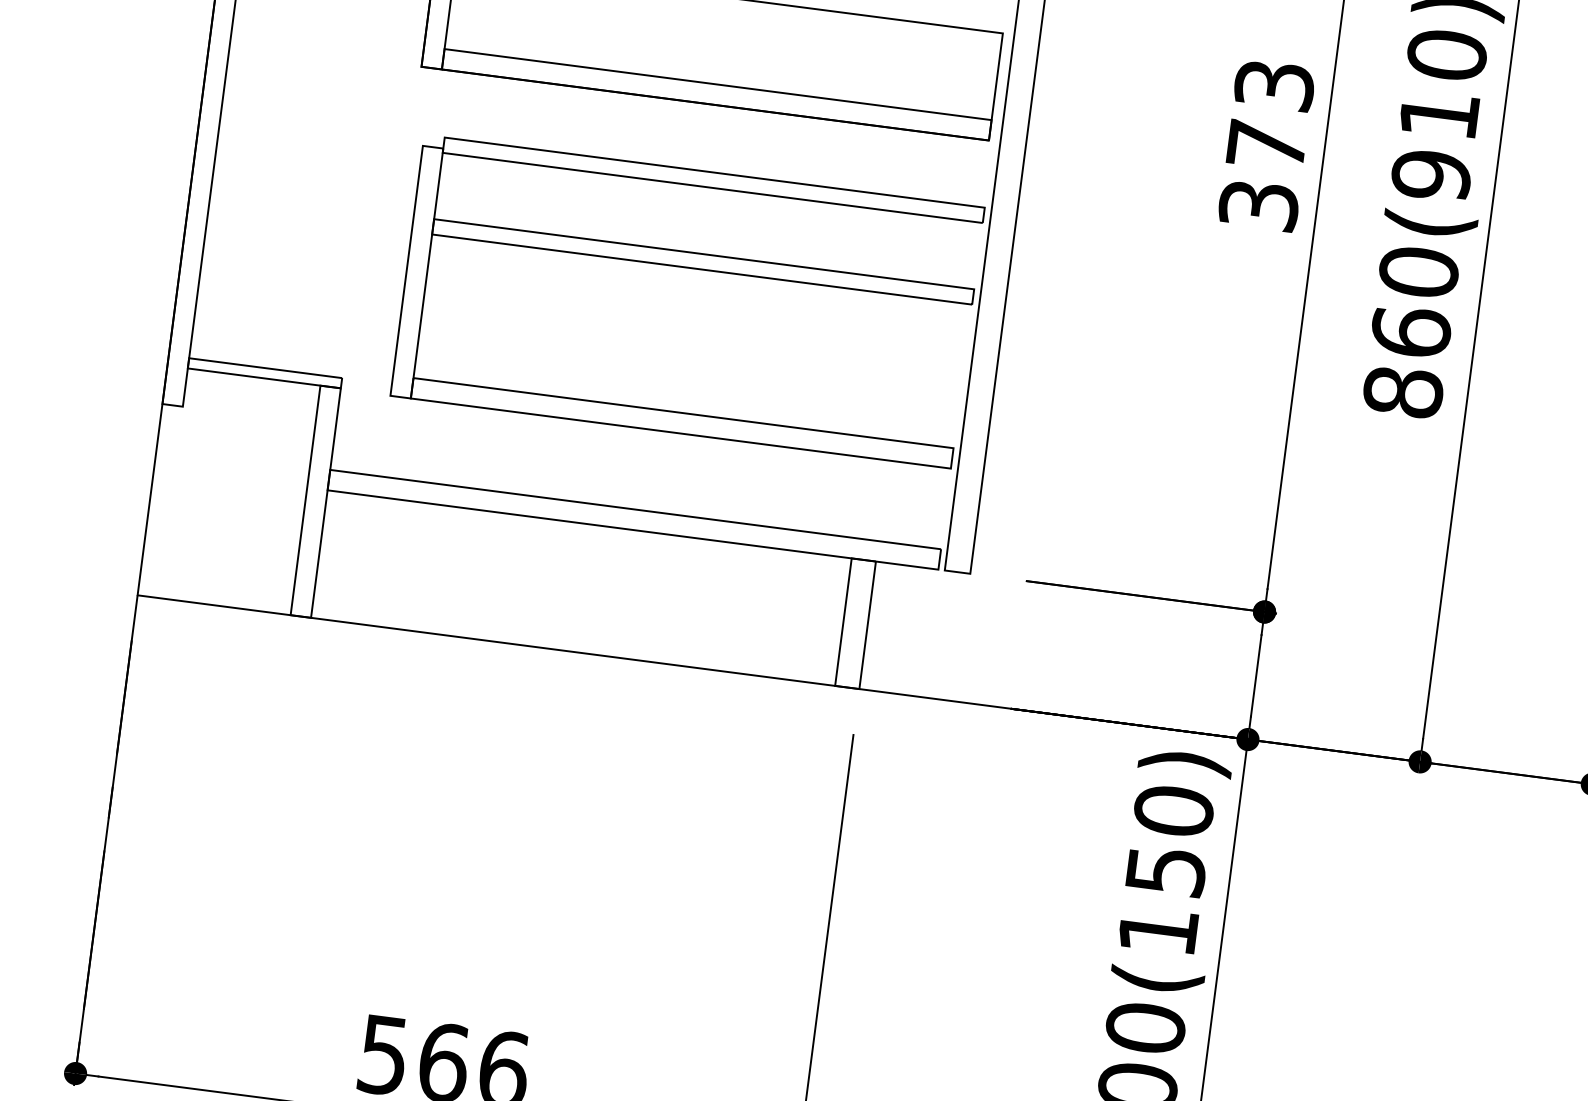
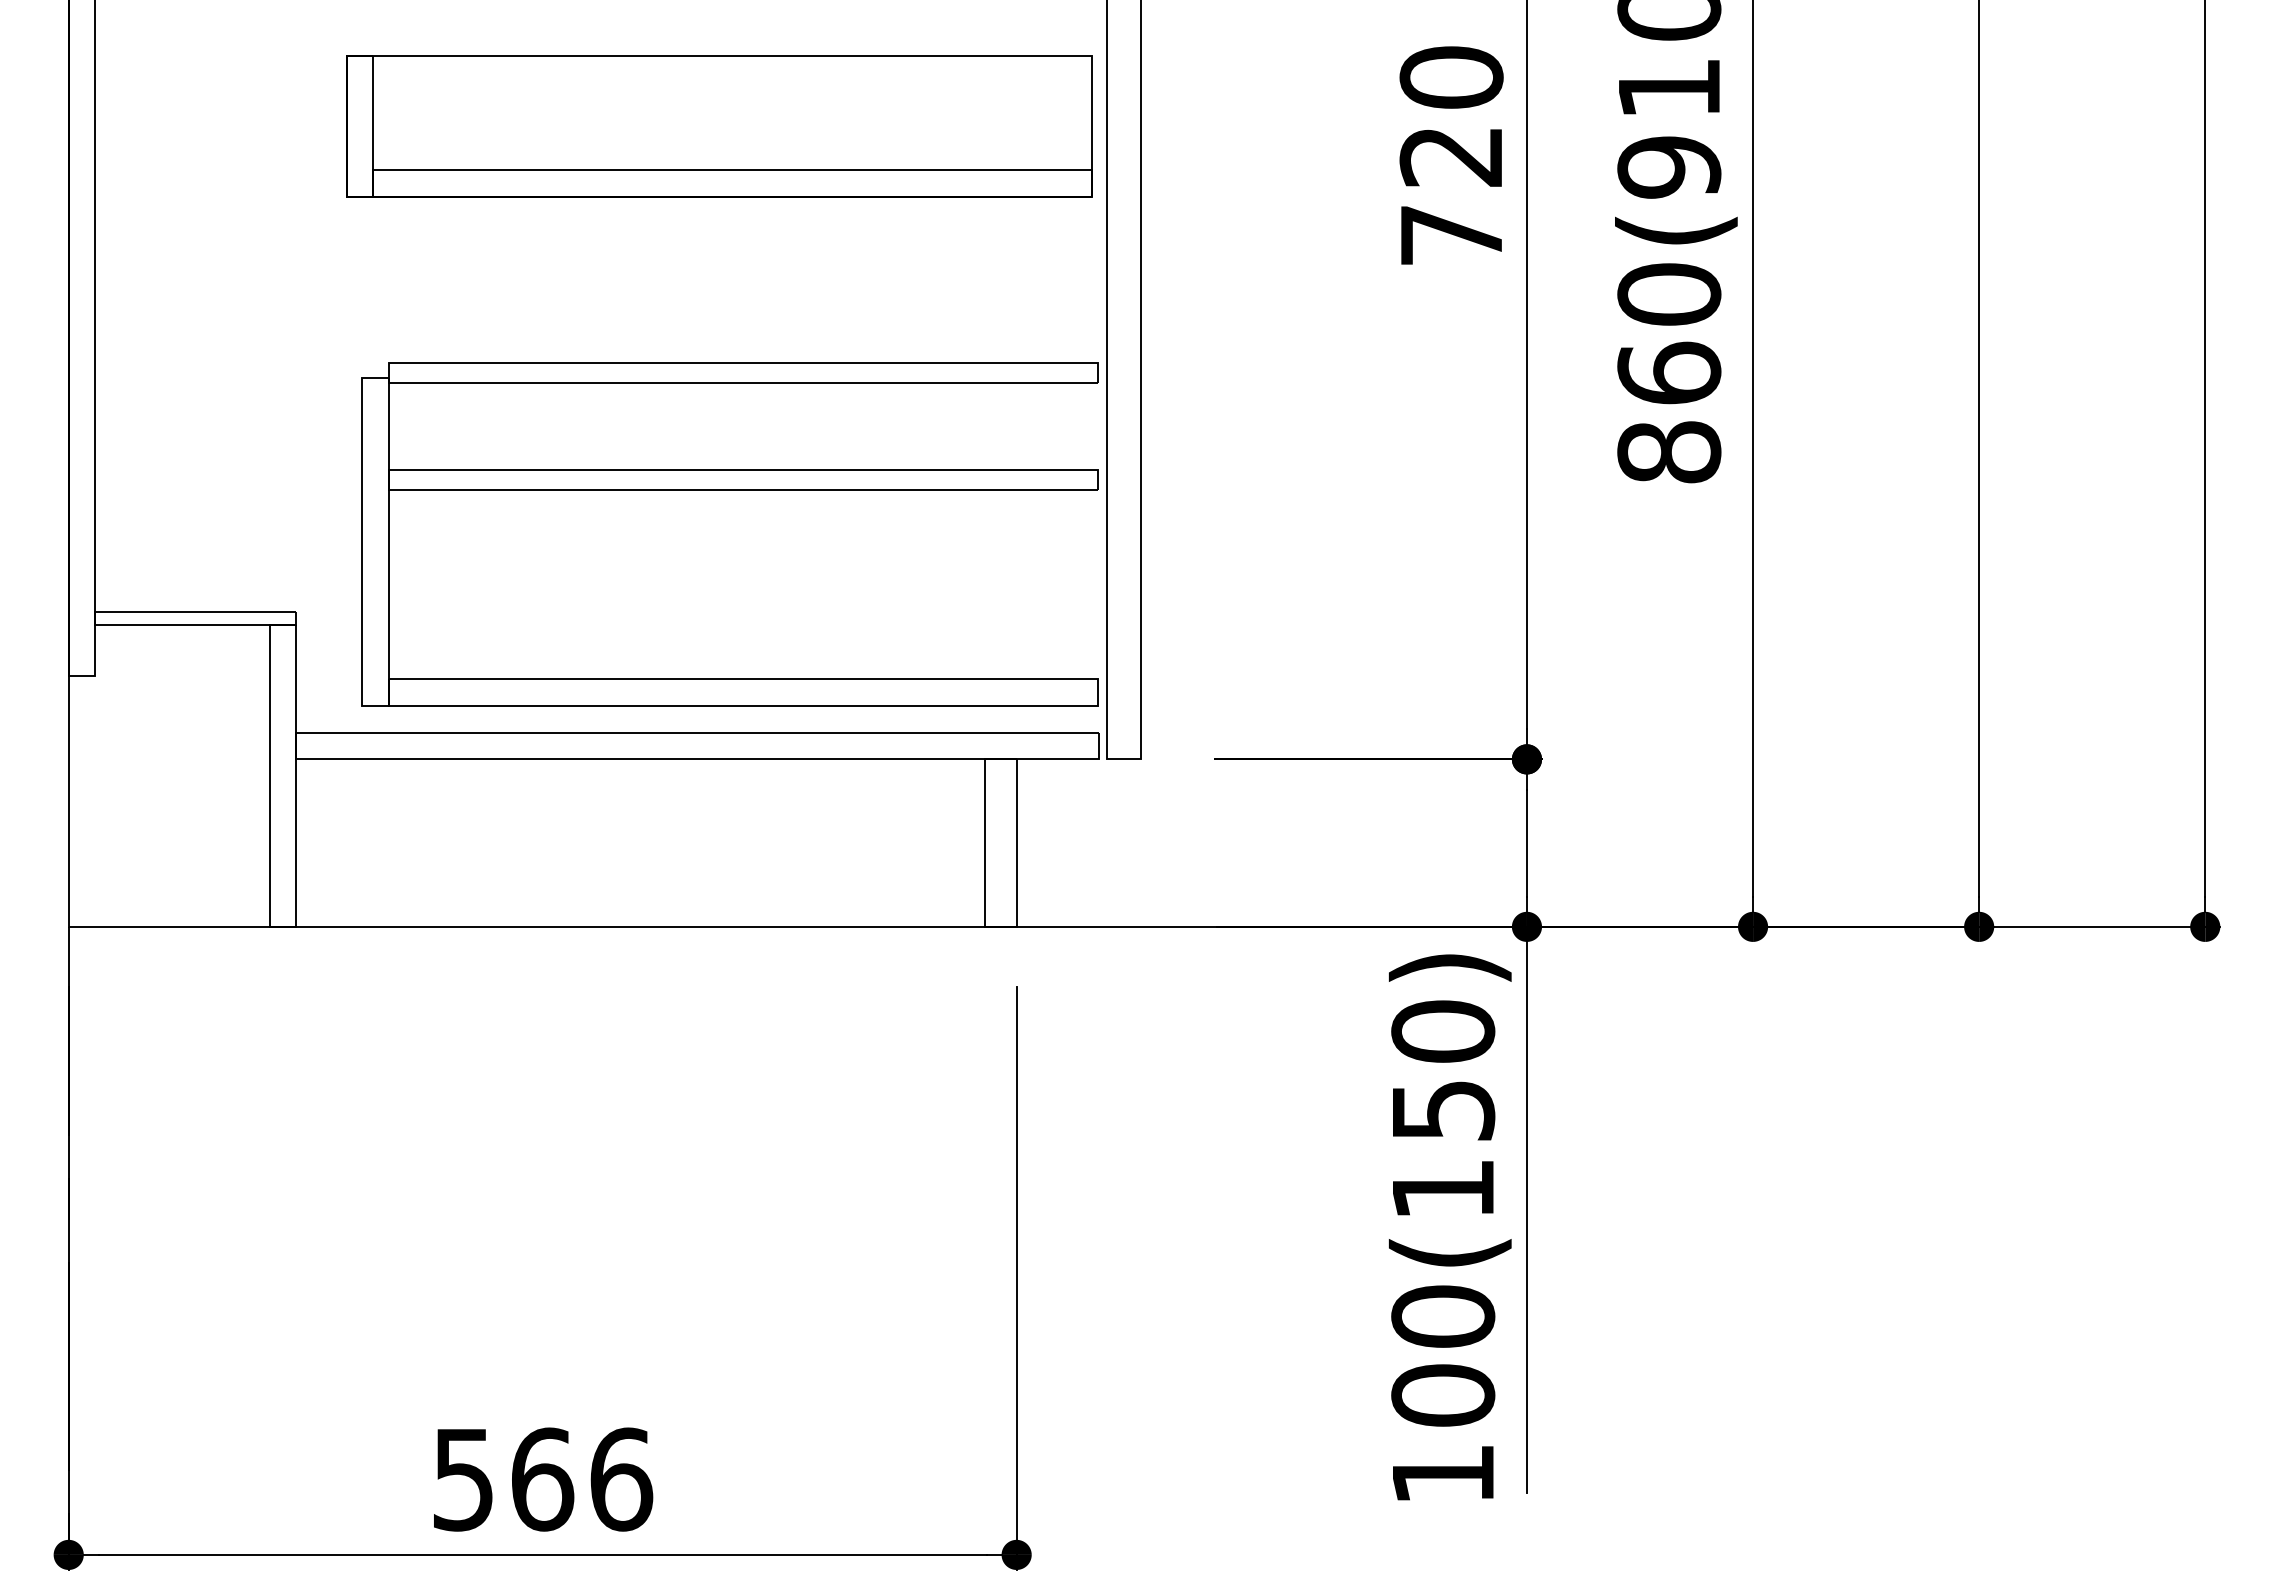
text: (1266, 144) -> (1451, 155), 373 -> 720
part: (691, 268) -> (729, 490), moved

